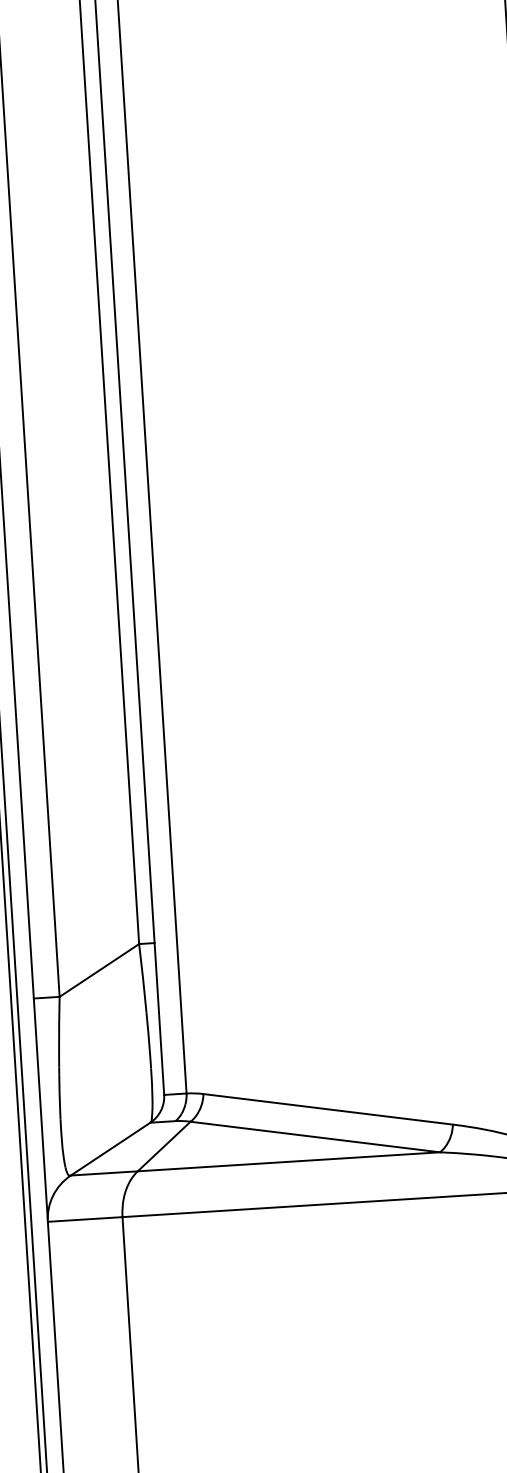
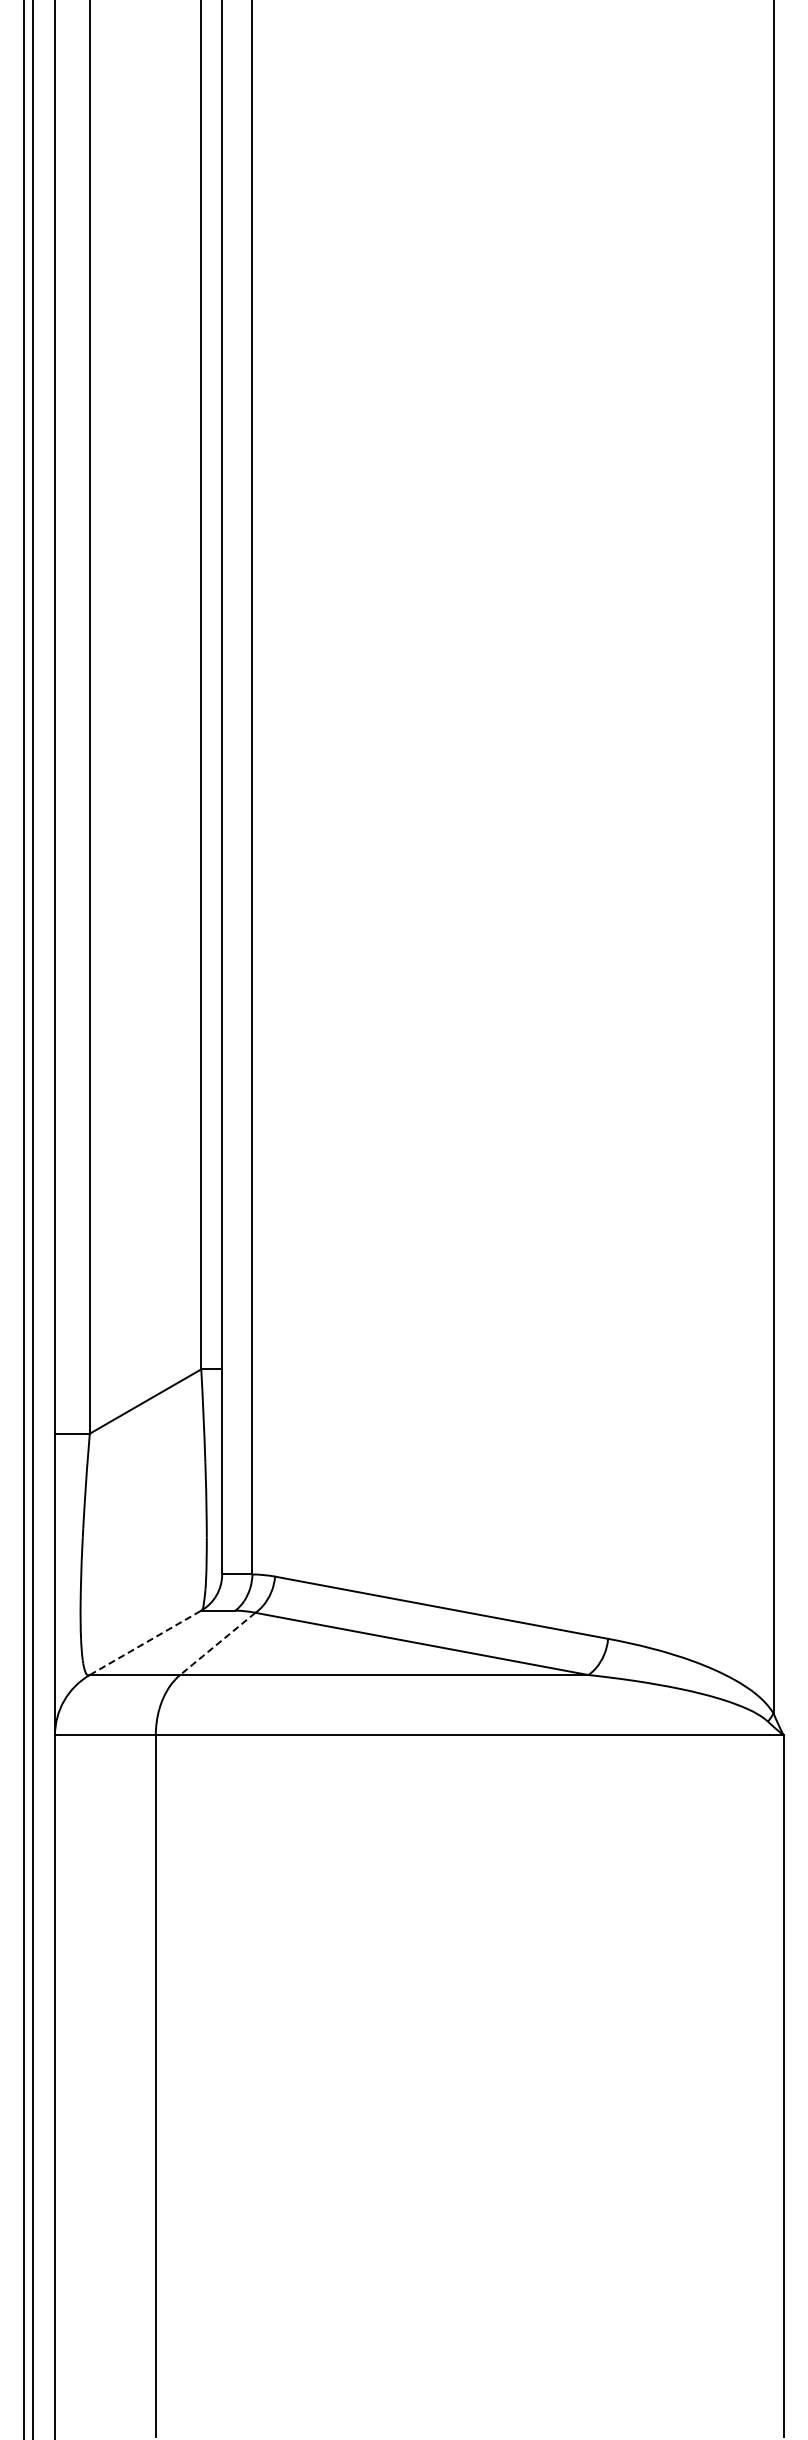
line: (163, 1146) -> (217, 1643), solid -> dashed
line: (110, 1148) -> (145, 1642), solid -> dashed

